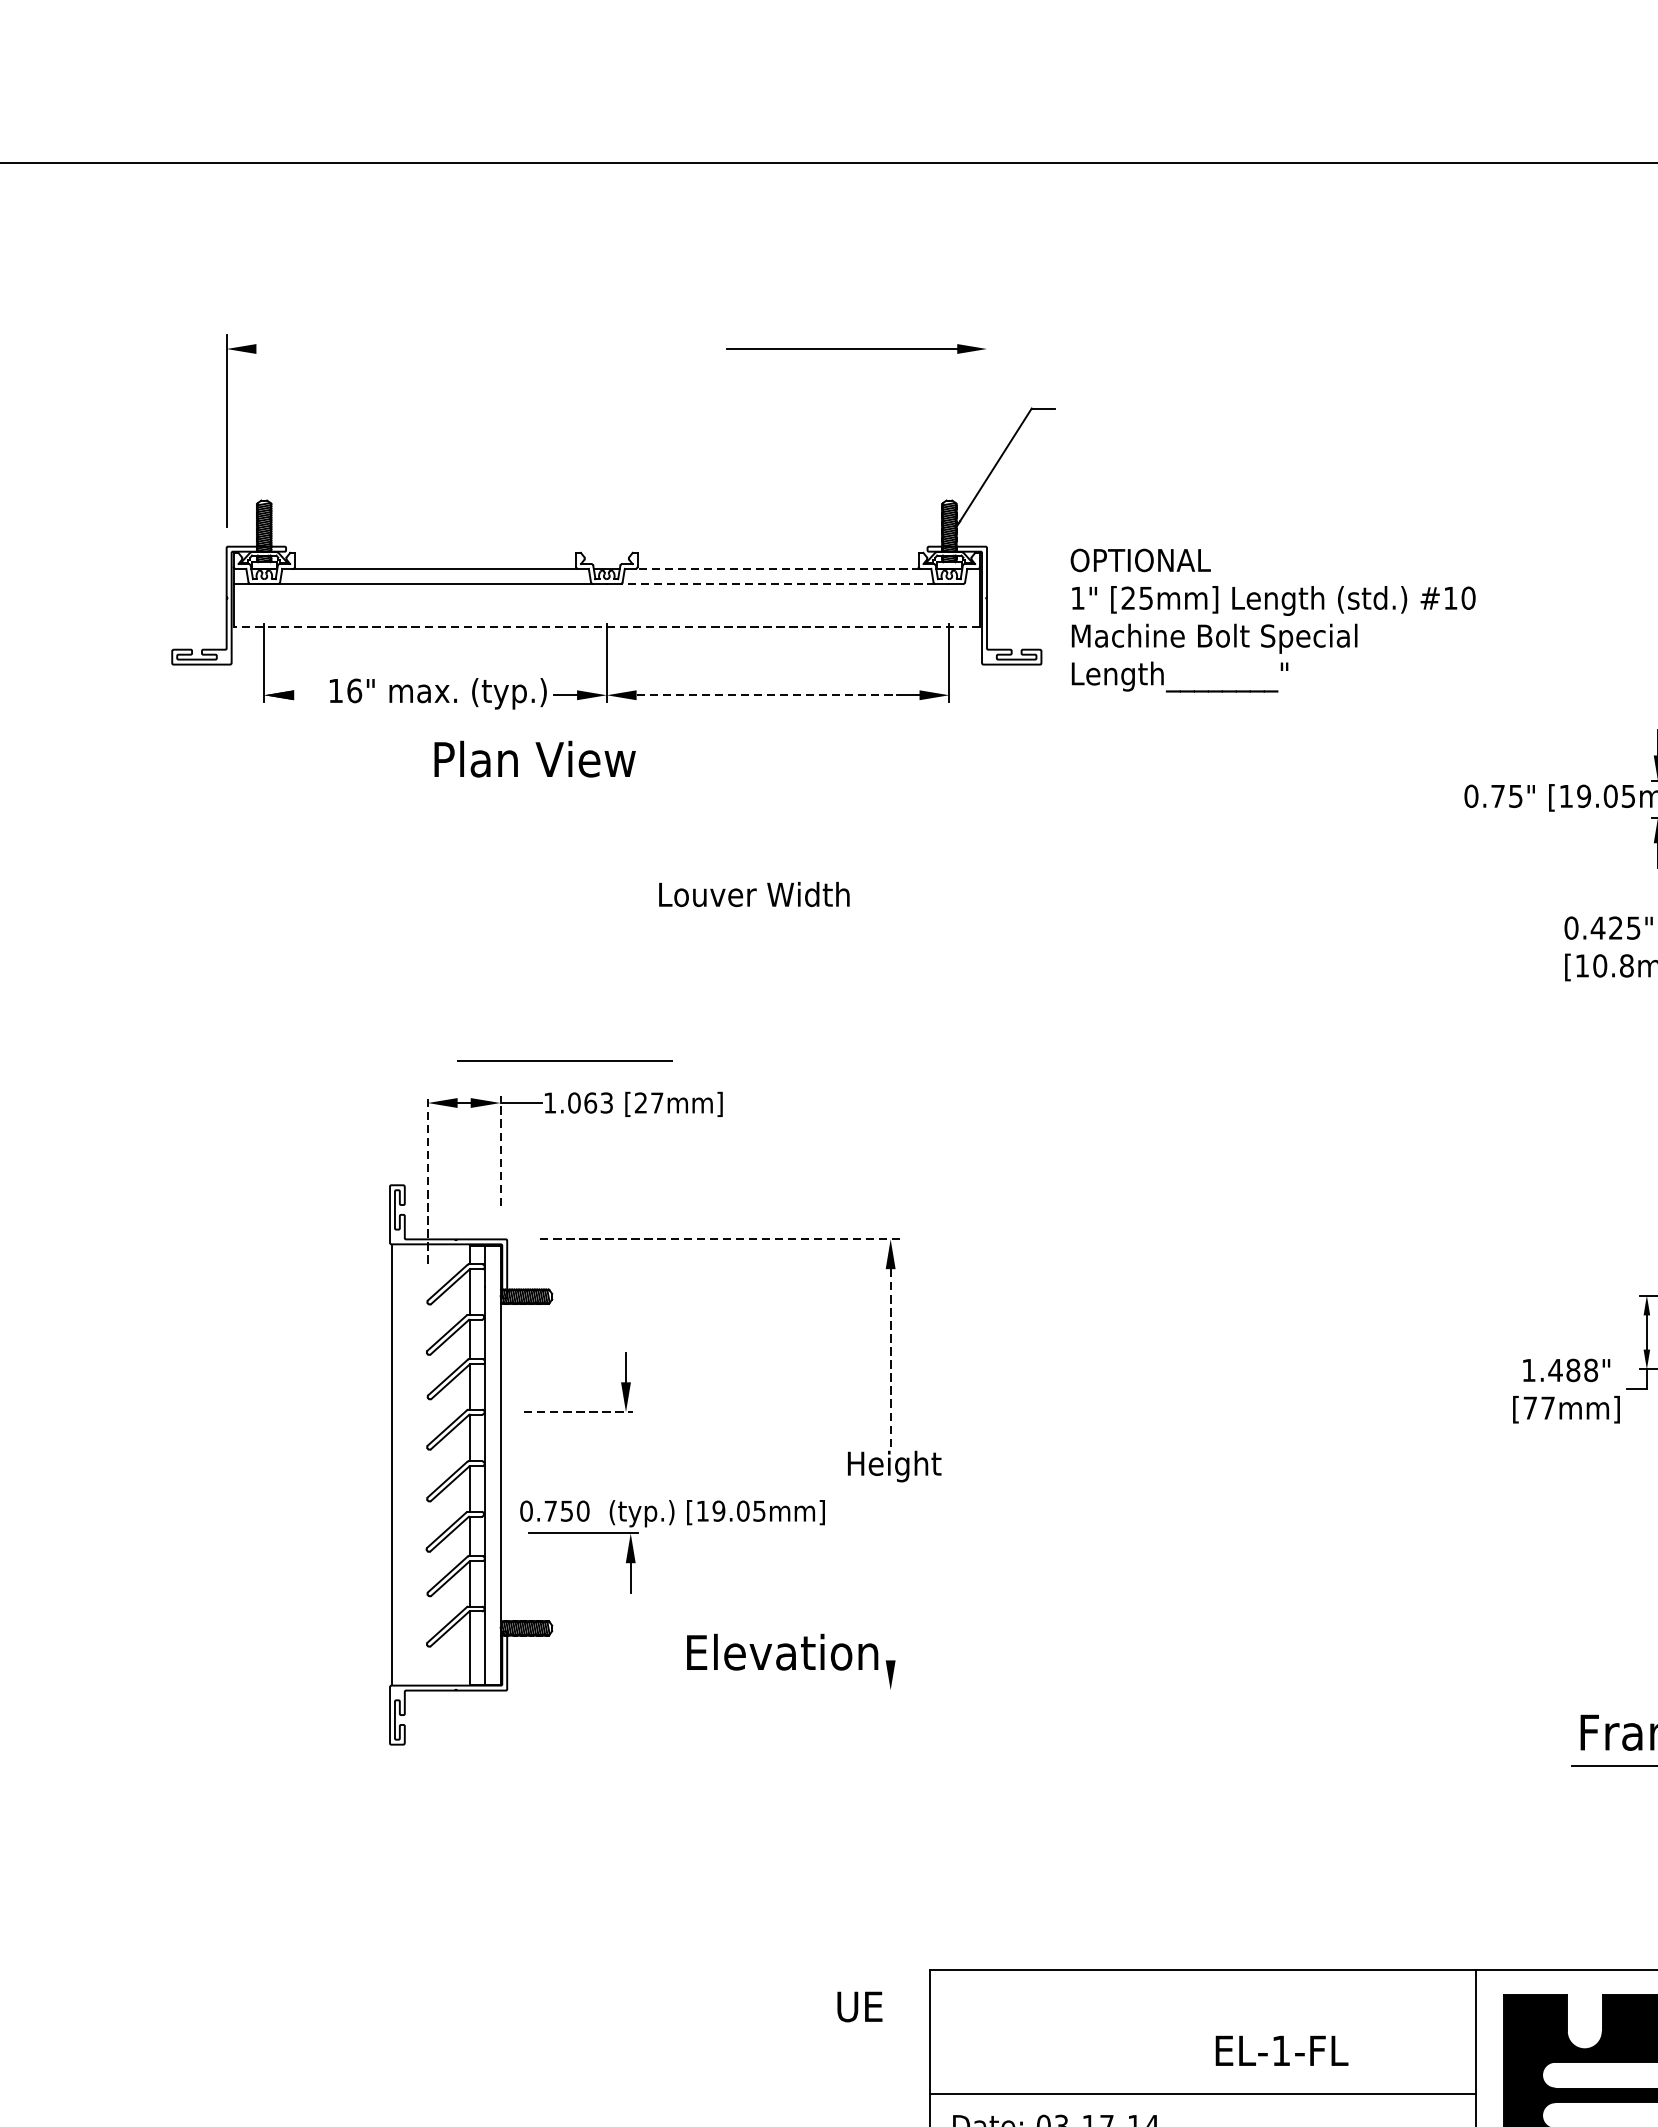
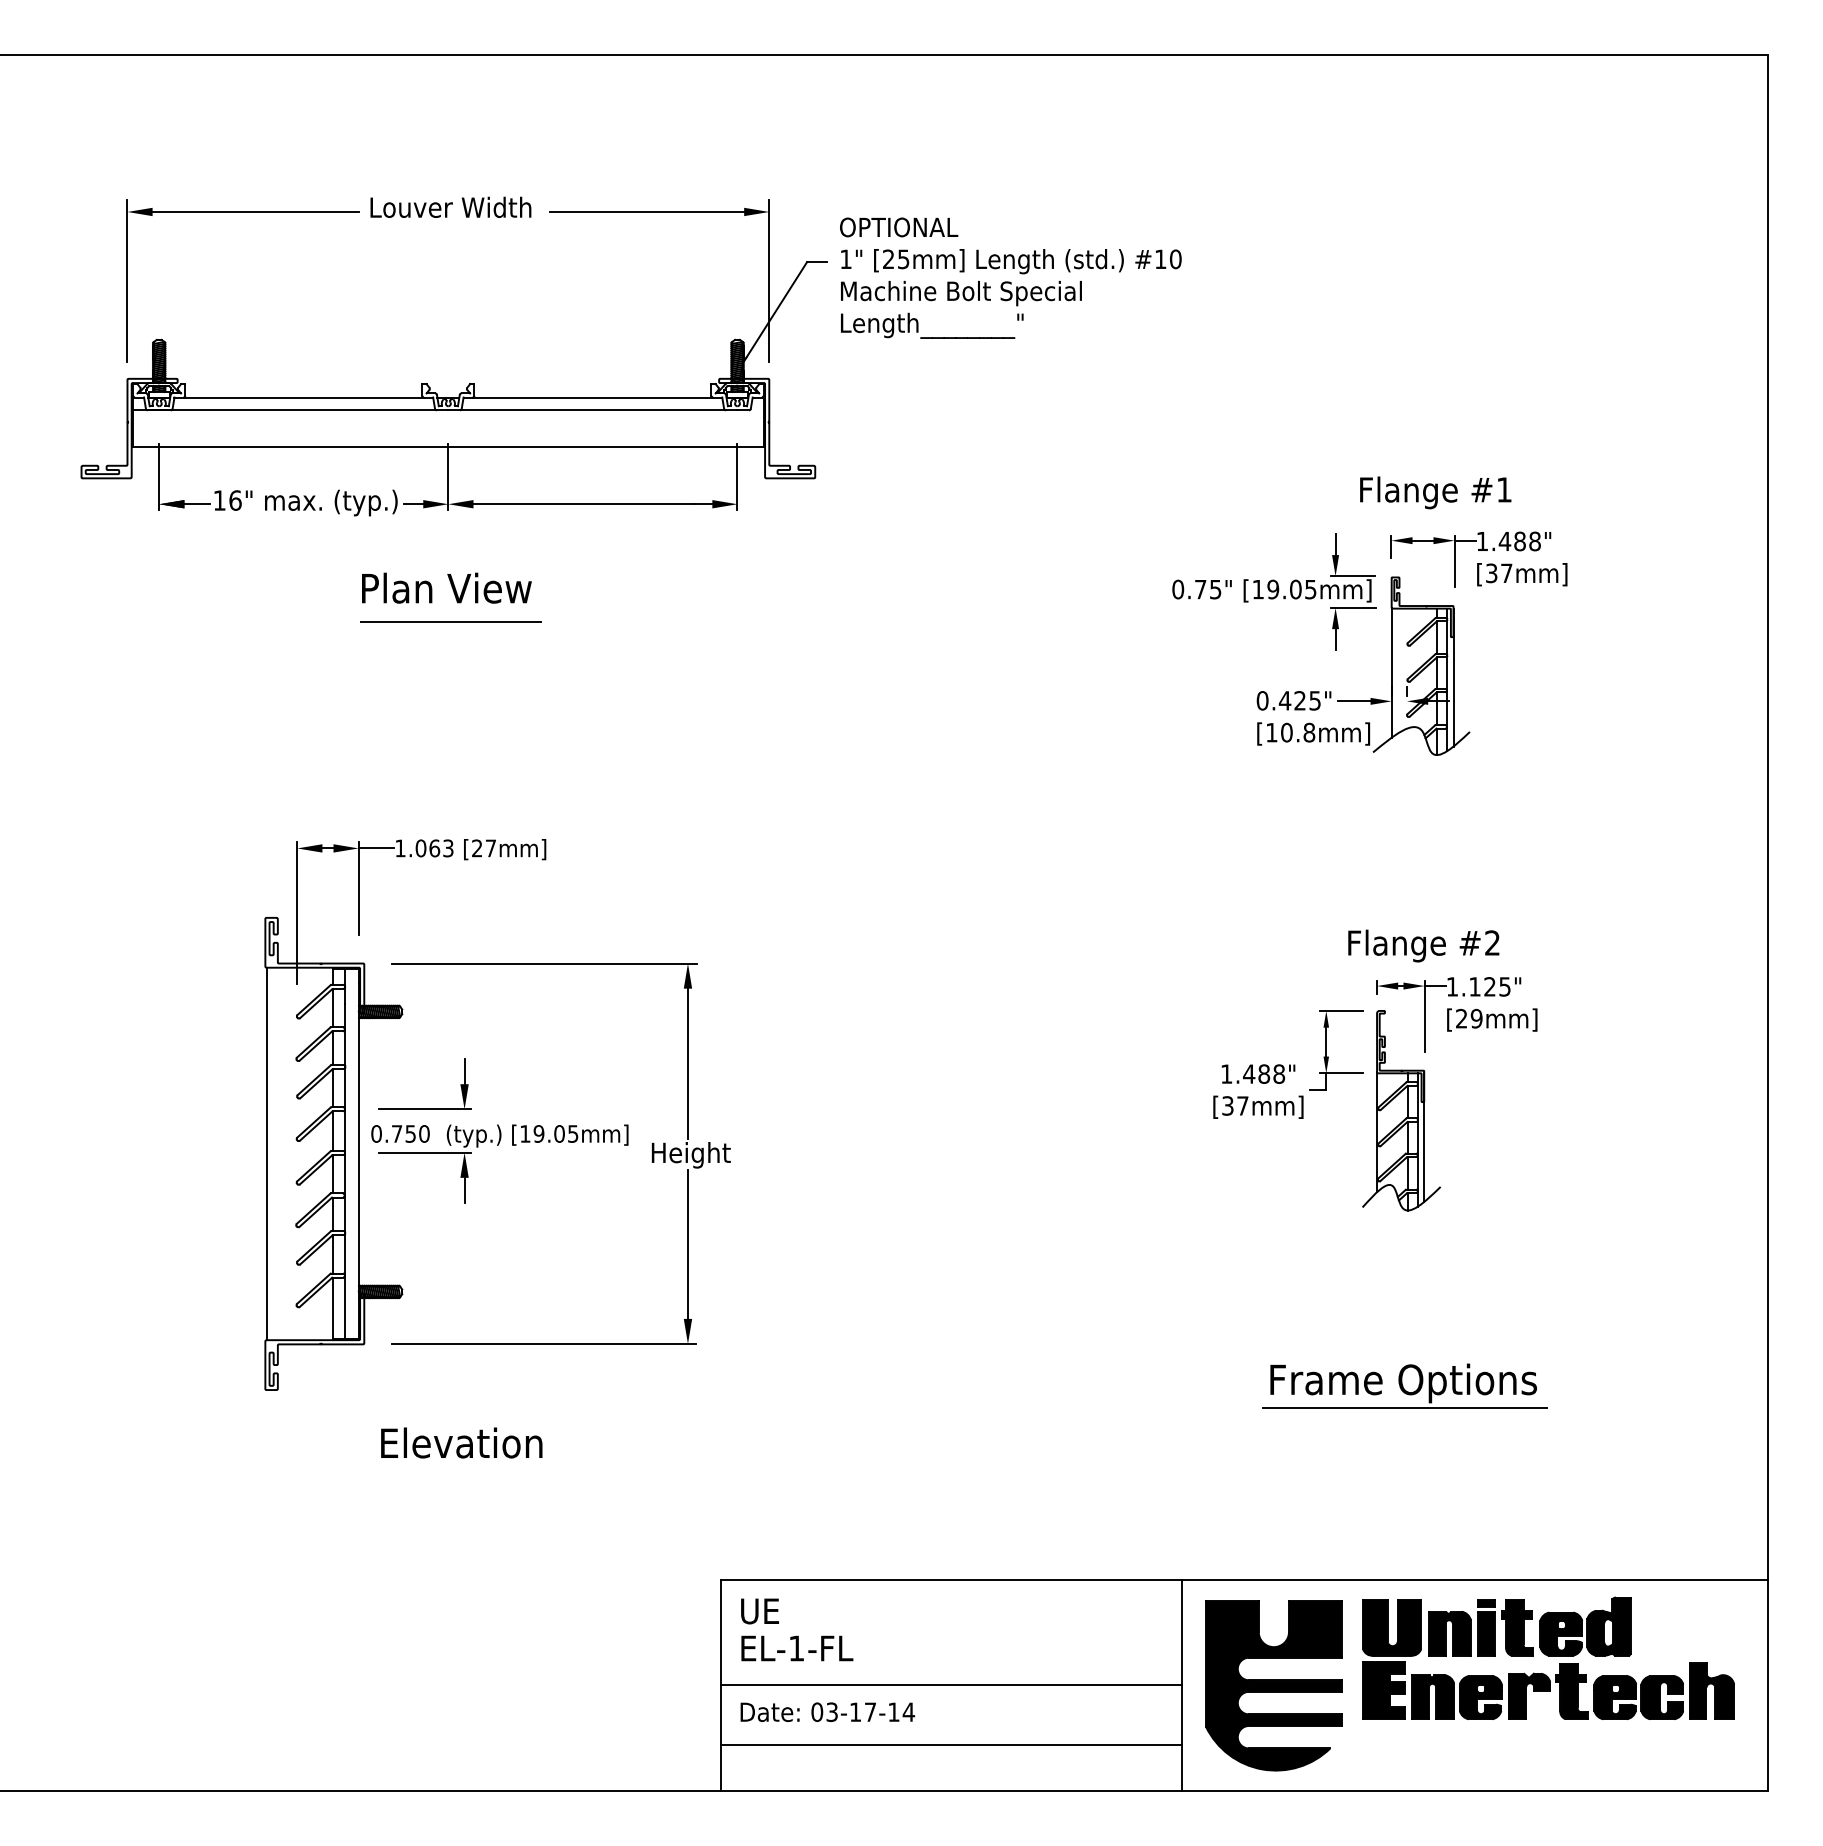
line: (378, 348) -> (255, 211), added
line: (987, 430) -> (769, 280), added
line: (777, 568) -> (592, 397), dashed -> solid
line: (777, 584) -> (592, 410), dashed -> solid
text: (1272, 619) -> (1010, 277), moved
line: (605, 626) -> (447, 446), dashed -> solid
line: (308, 695) -> (196, 504), added
line: (768, 695) -> (584, 504), dashed -> solid
text: (534, 758) -> (446, 587), moved
text: (753, 893) -> (450, 206), moved
line: (564, 1060) -> (450, 621), moved
line: (500, 1150) -> (358, 888), dashed -> solid
line: (428, 1180) -> (297, 913), dashed -> solid
line: (720, 1239) -> (544, 963), dashed -> solid
line: (890, 1357) -> (687, 1063), dashed -> solid
text: (1529, 1407) -> (1227, 1105), [77mm] -> [37mm]
line: (579, 1412) -> (425, 1109), dashed -> solid
part: (670, 1524) -> (498, 1145), moved
line: (890, 1571) -> (687, 1243), added
text: (782, 1651) -> (461, 1442), moved
line: (720, 1690) -> (544, 1344), added
text: (859, 2007) -> (759, 1611), moved
text: (1282, 2050) -> (797, 1648), moved

